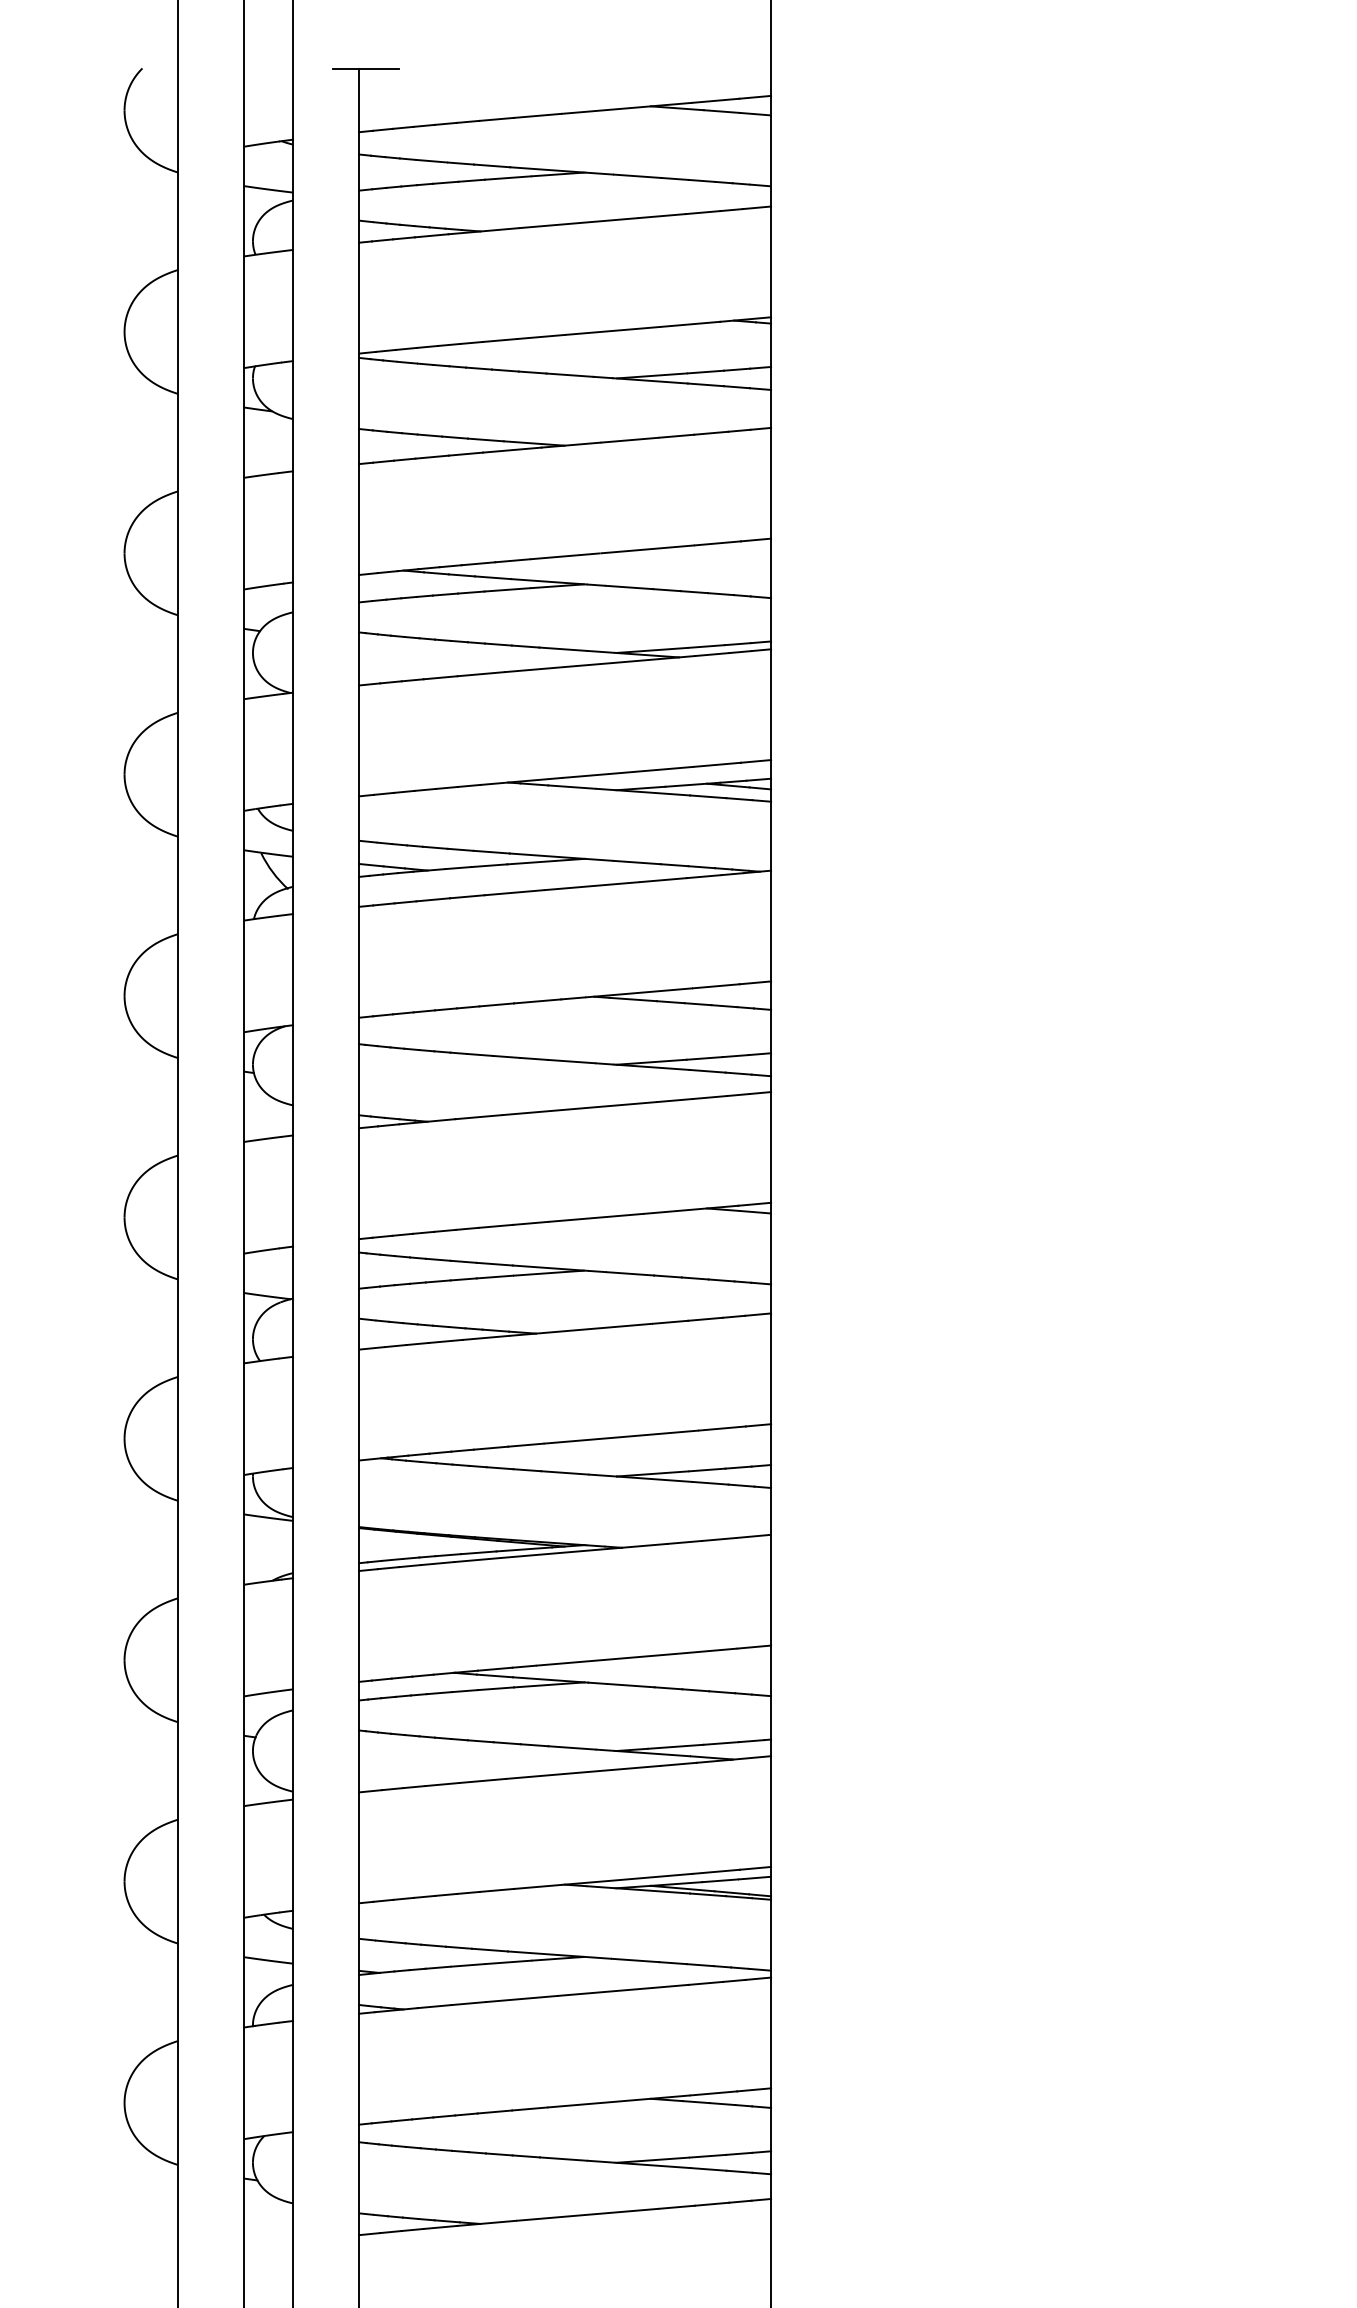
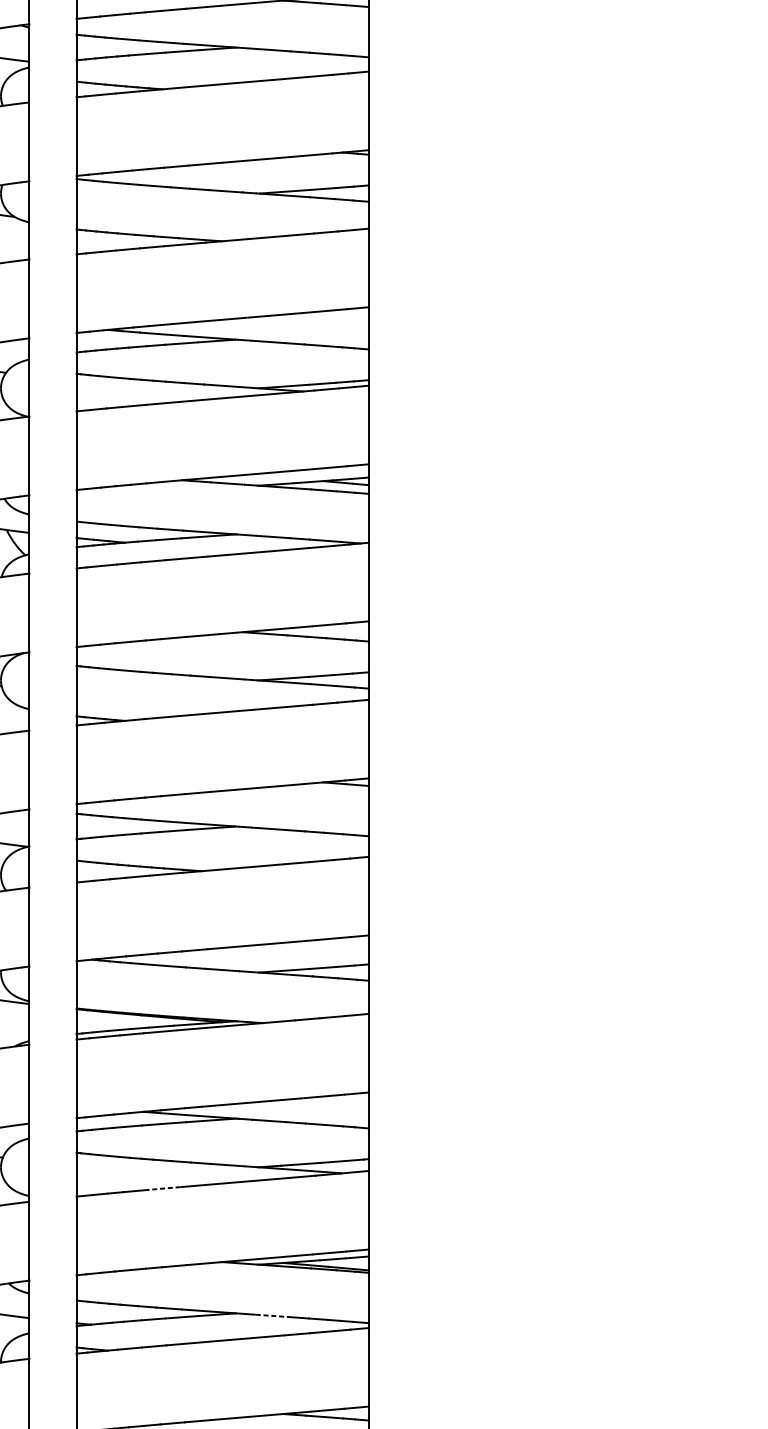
line: (482, 1781) -> (163, 1188), solid -> dashed
line: (635, 1960) -> (272, 1315), solid -> dashed

